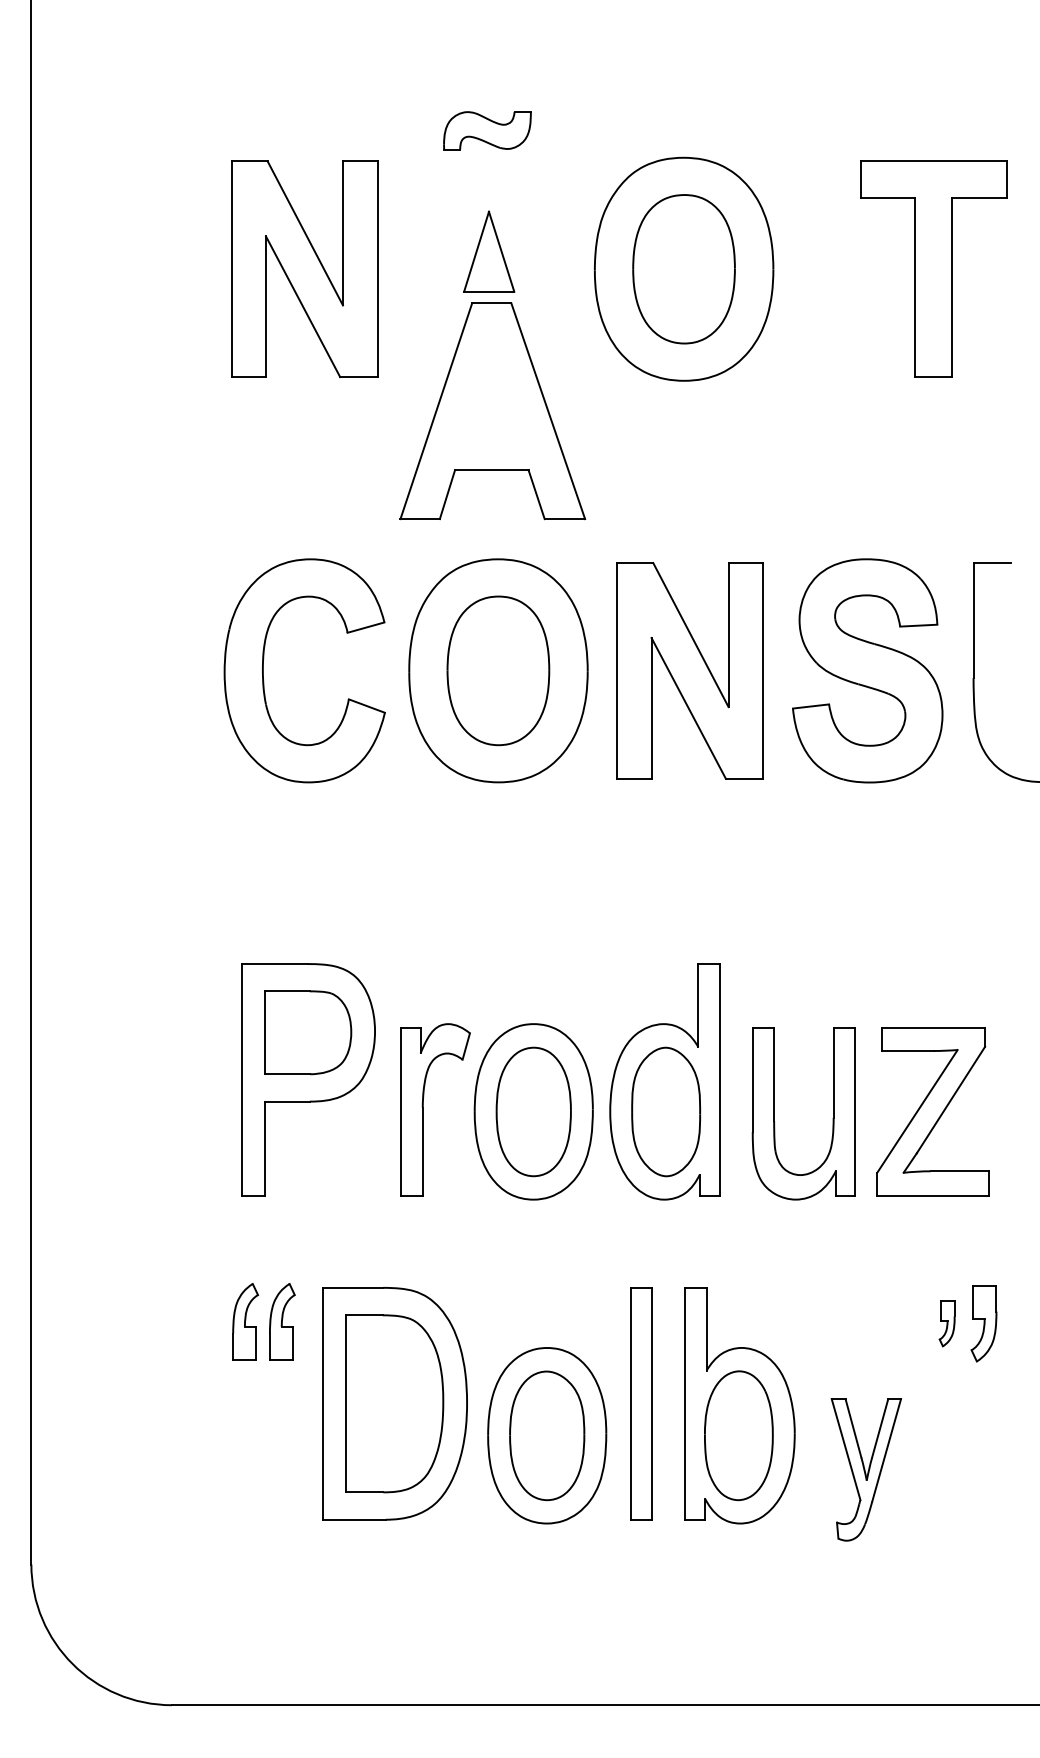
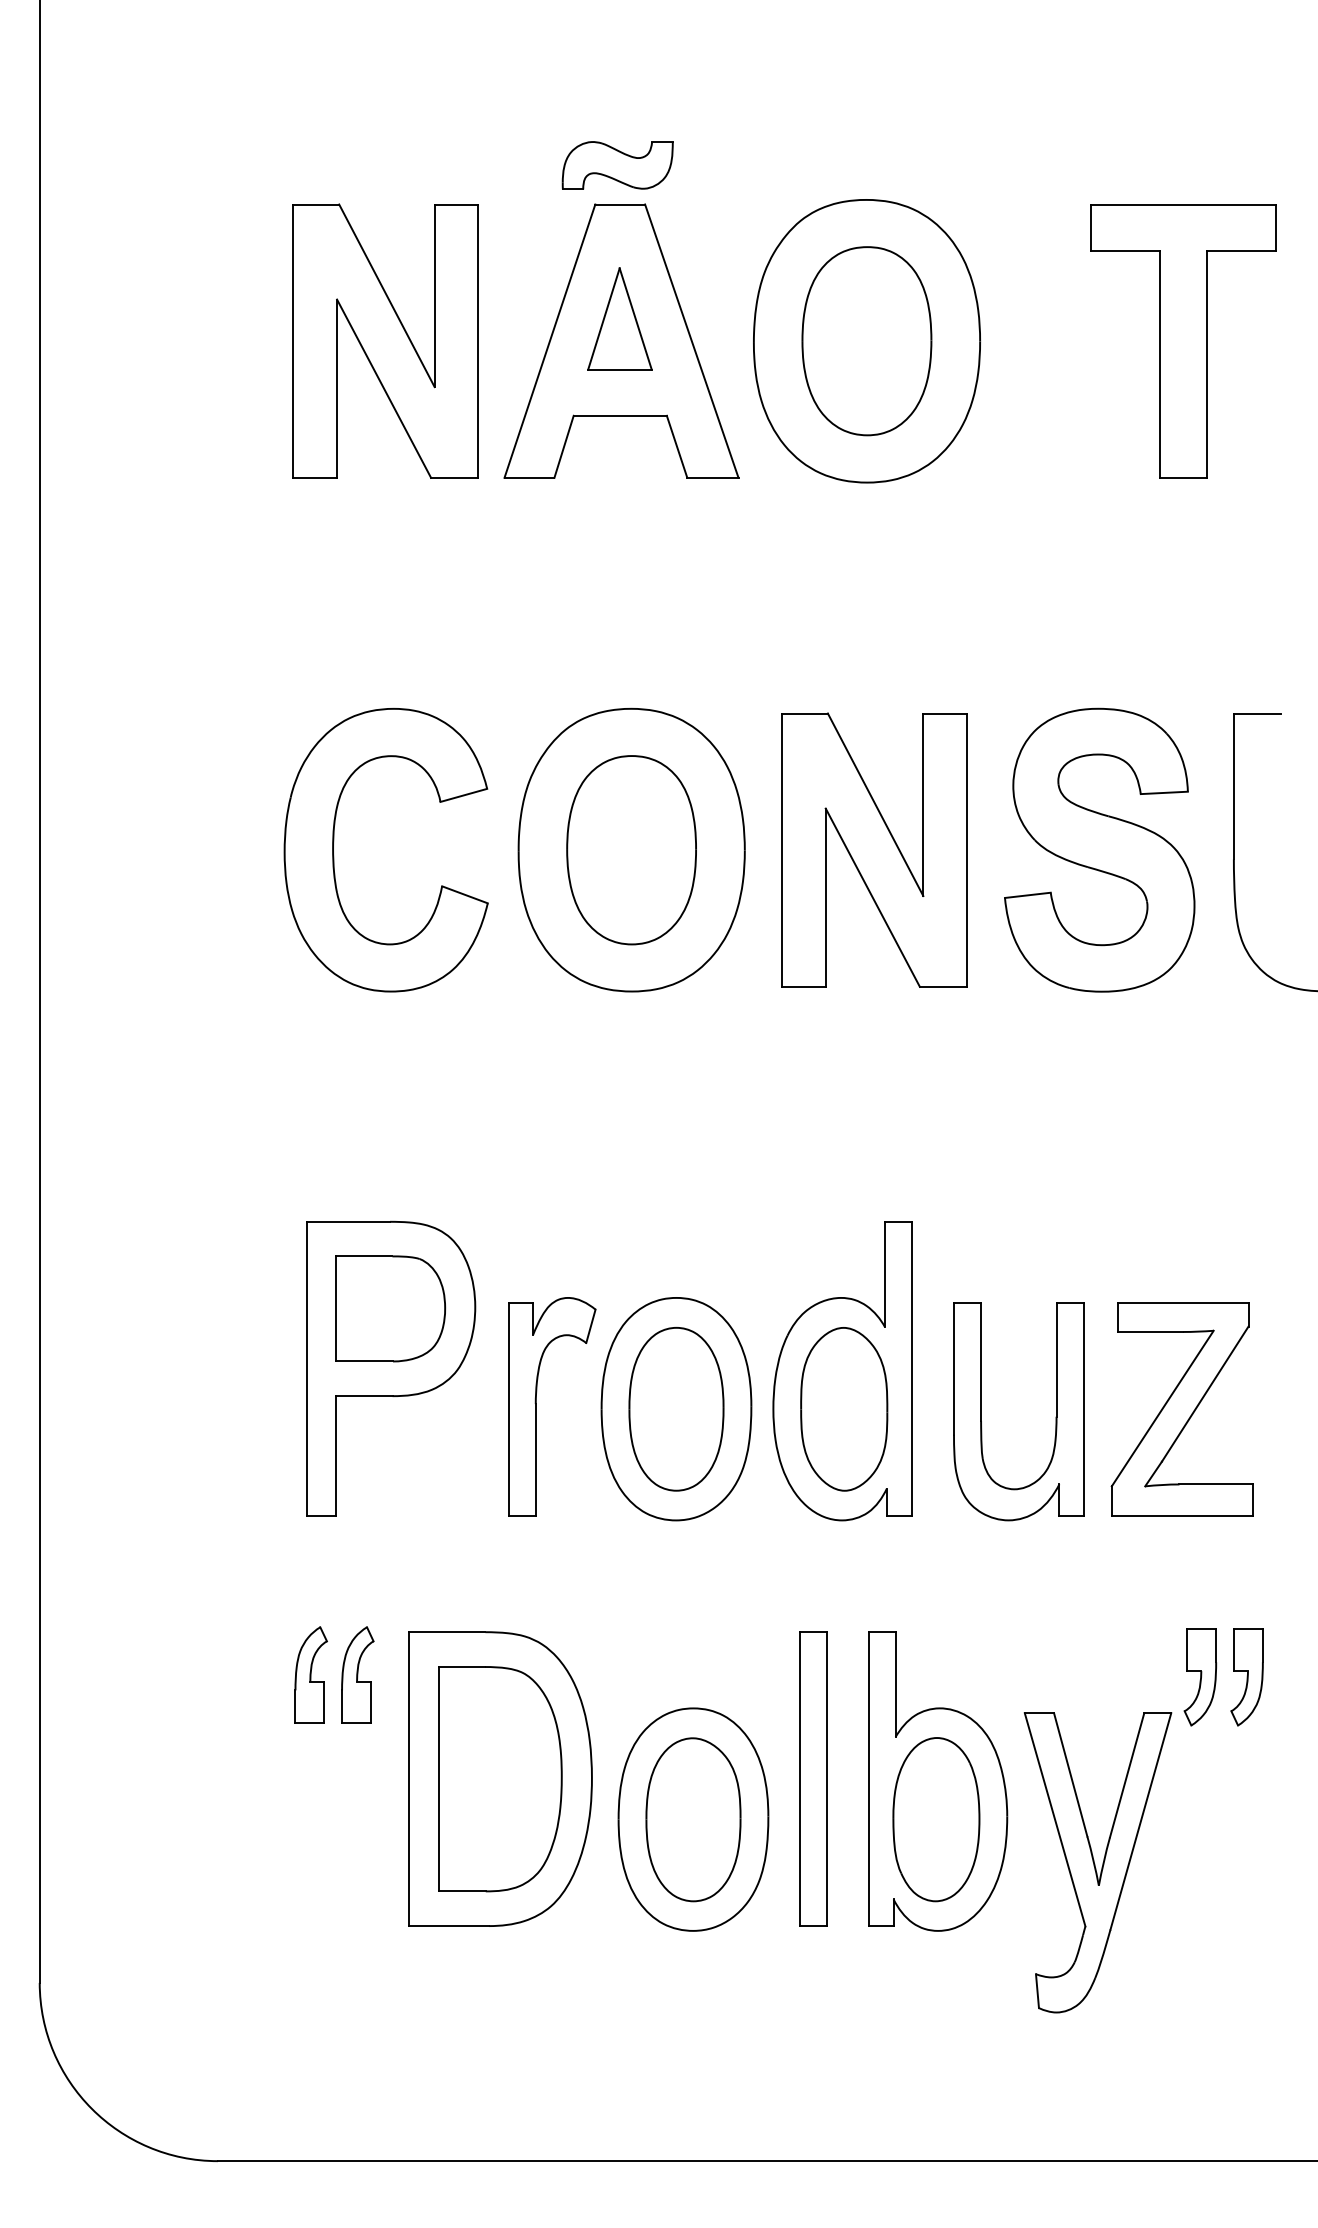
part: (492, 410) -> (621, 340), moved
part: (947, 1323) -> (1200, 1677), size x1.67
part: (865, 1469) -> (1097, 1862), size x1.67

